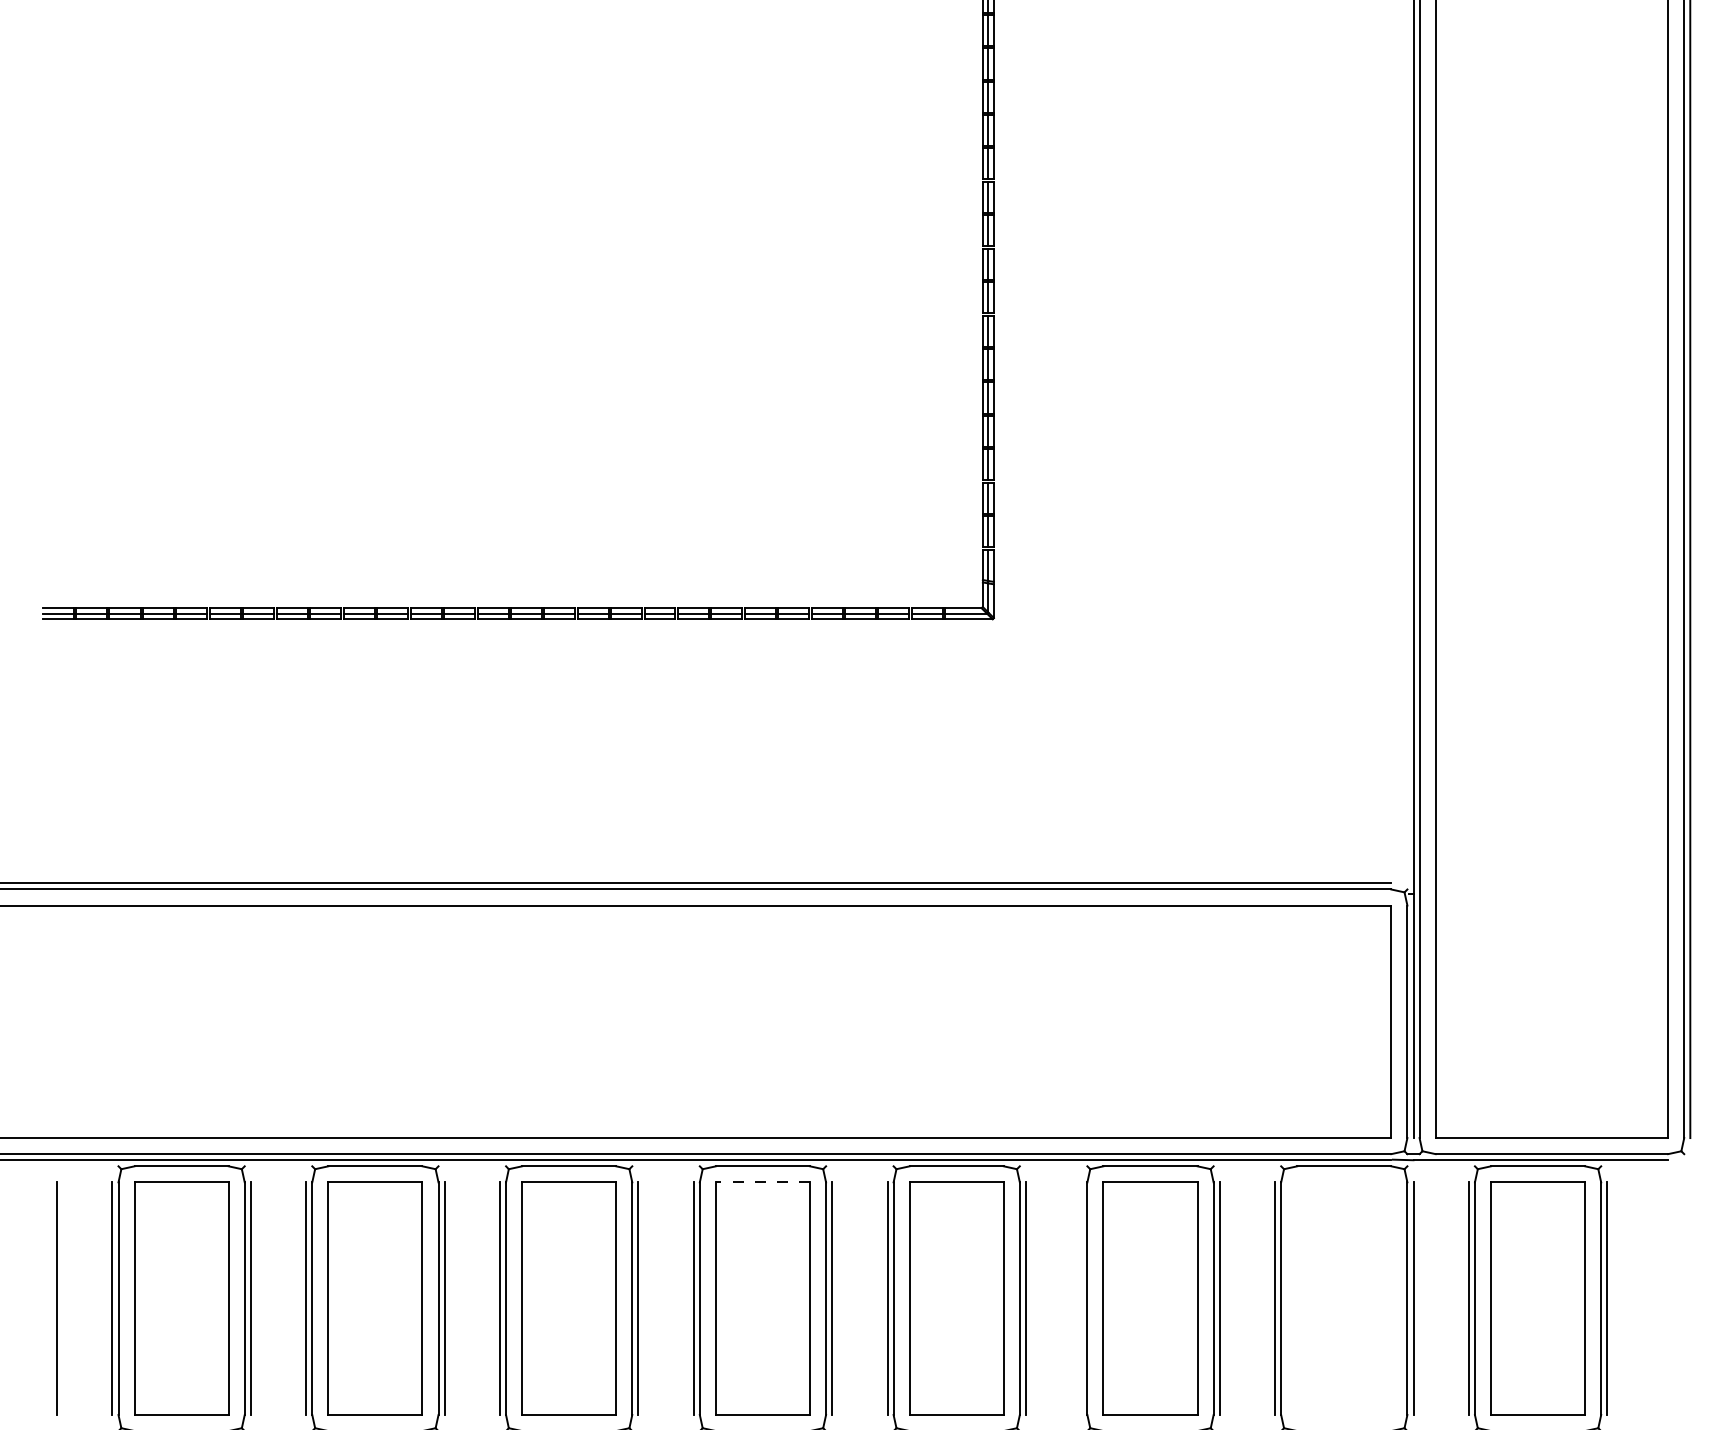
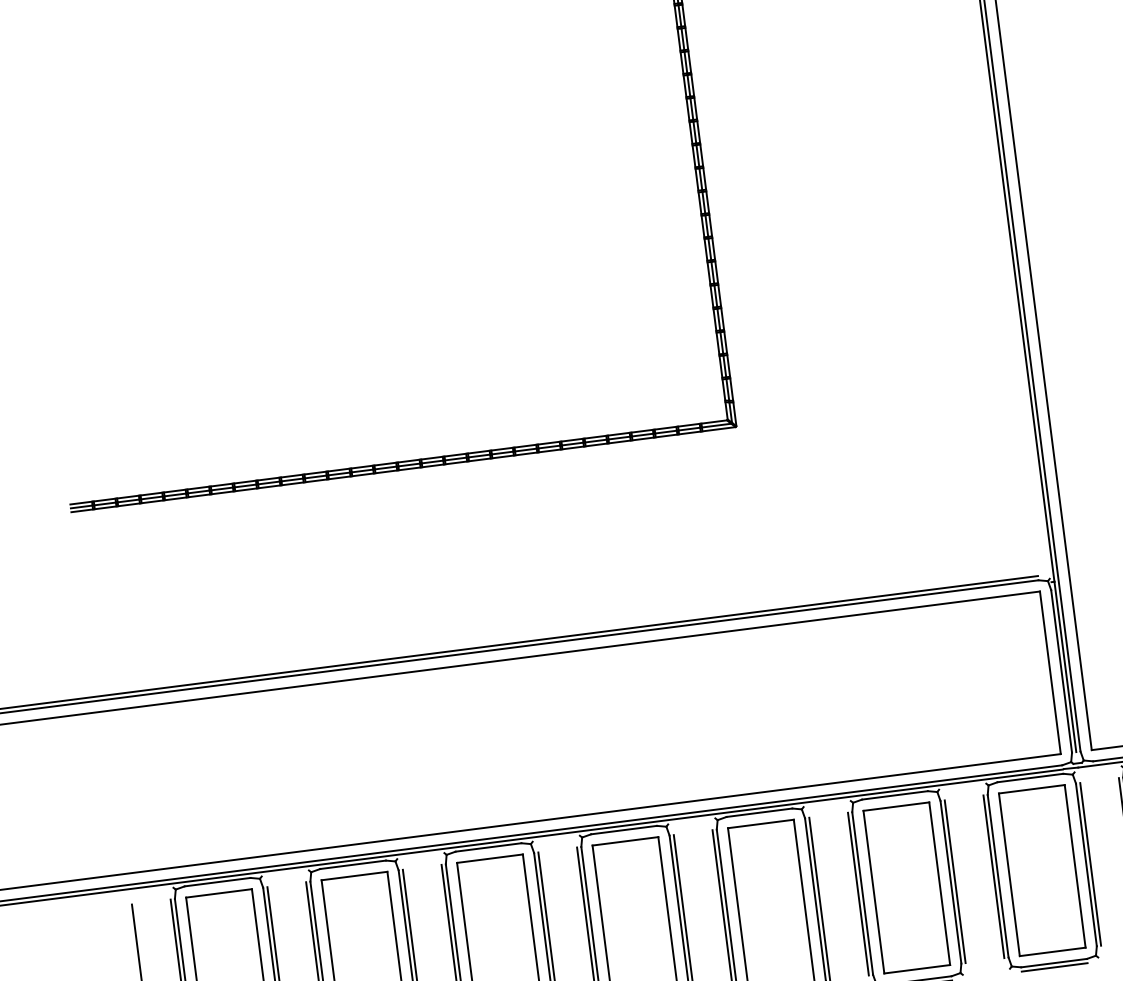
line: (762, 1182) -> (625, 841), dashed -> solid
line: (1081, 1298) -> (858, 893), added
part: (1343, 1298) -> (1041, 870), added

